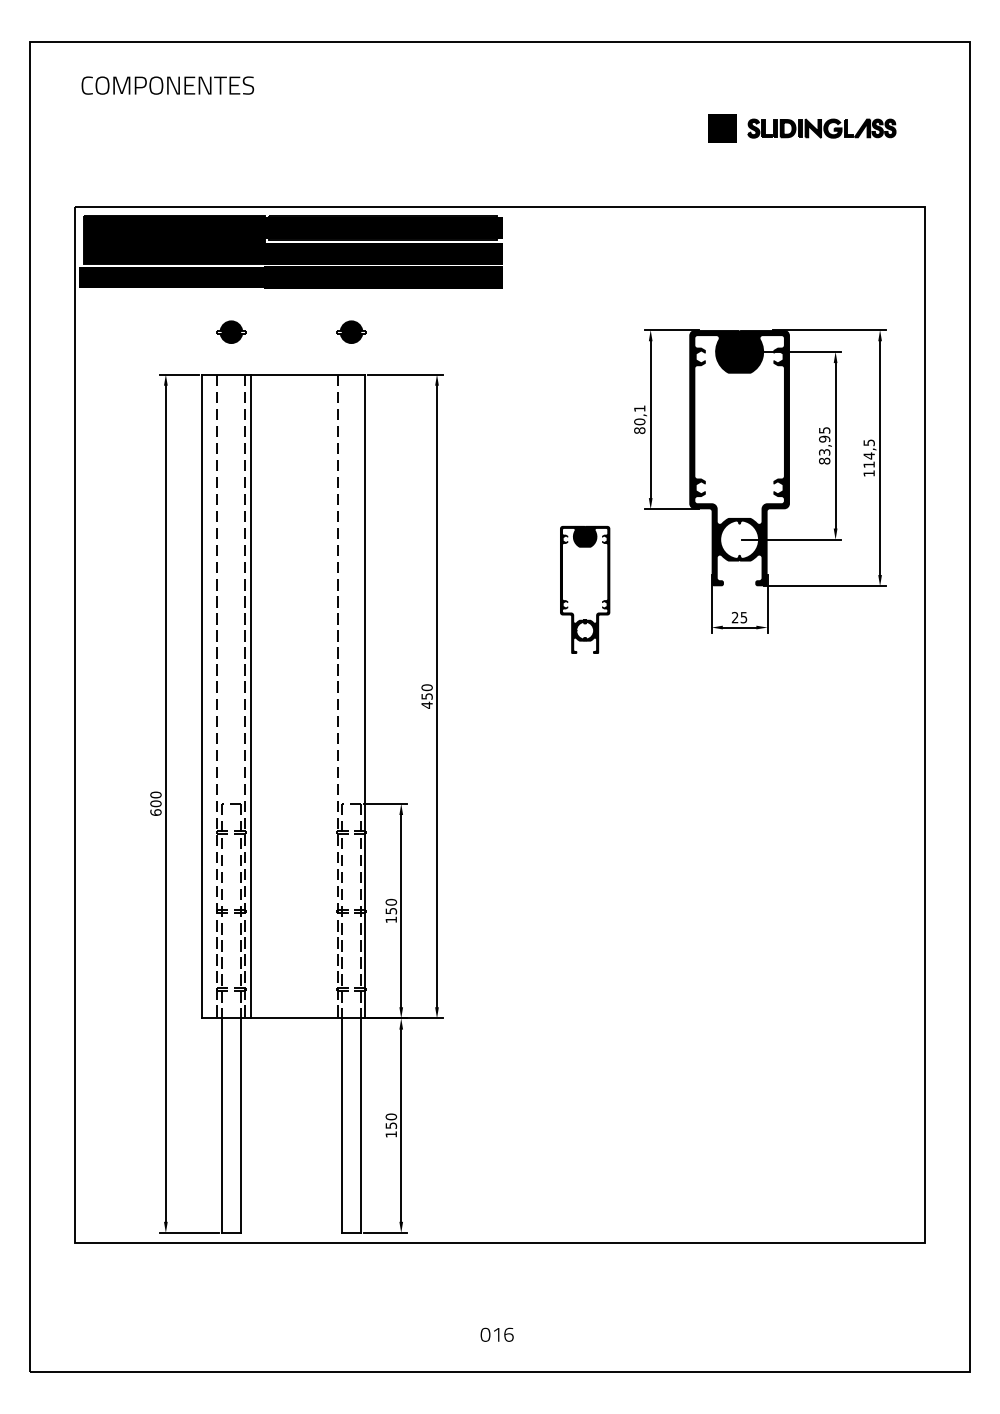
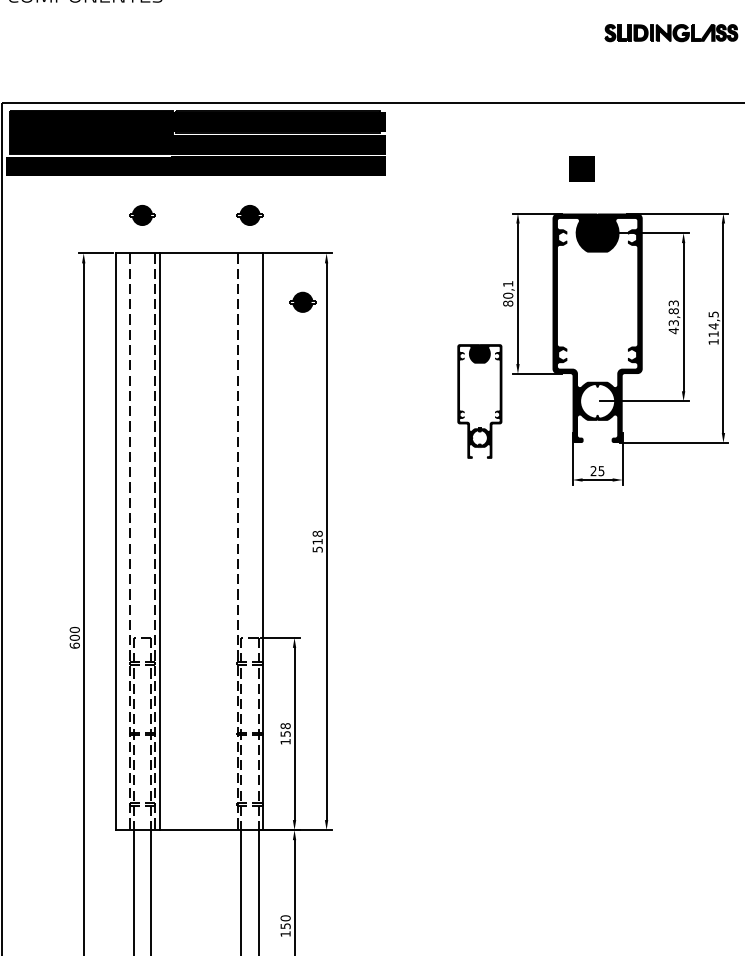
part: (722, 128) -> (582, 169), moved
part: (410, 428) -> (302, 301), added
text: (824, 445) -> (673, 316), 83,95 -> 43,83
part: (585, 589) -> (480, 401), moved
text: (426, 696) -> (317, 541), 450 -> 518
text: (390, 901) -> (284, 725), 150 -> 158

